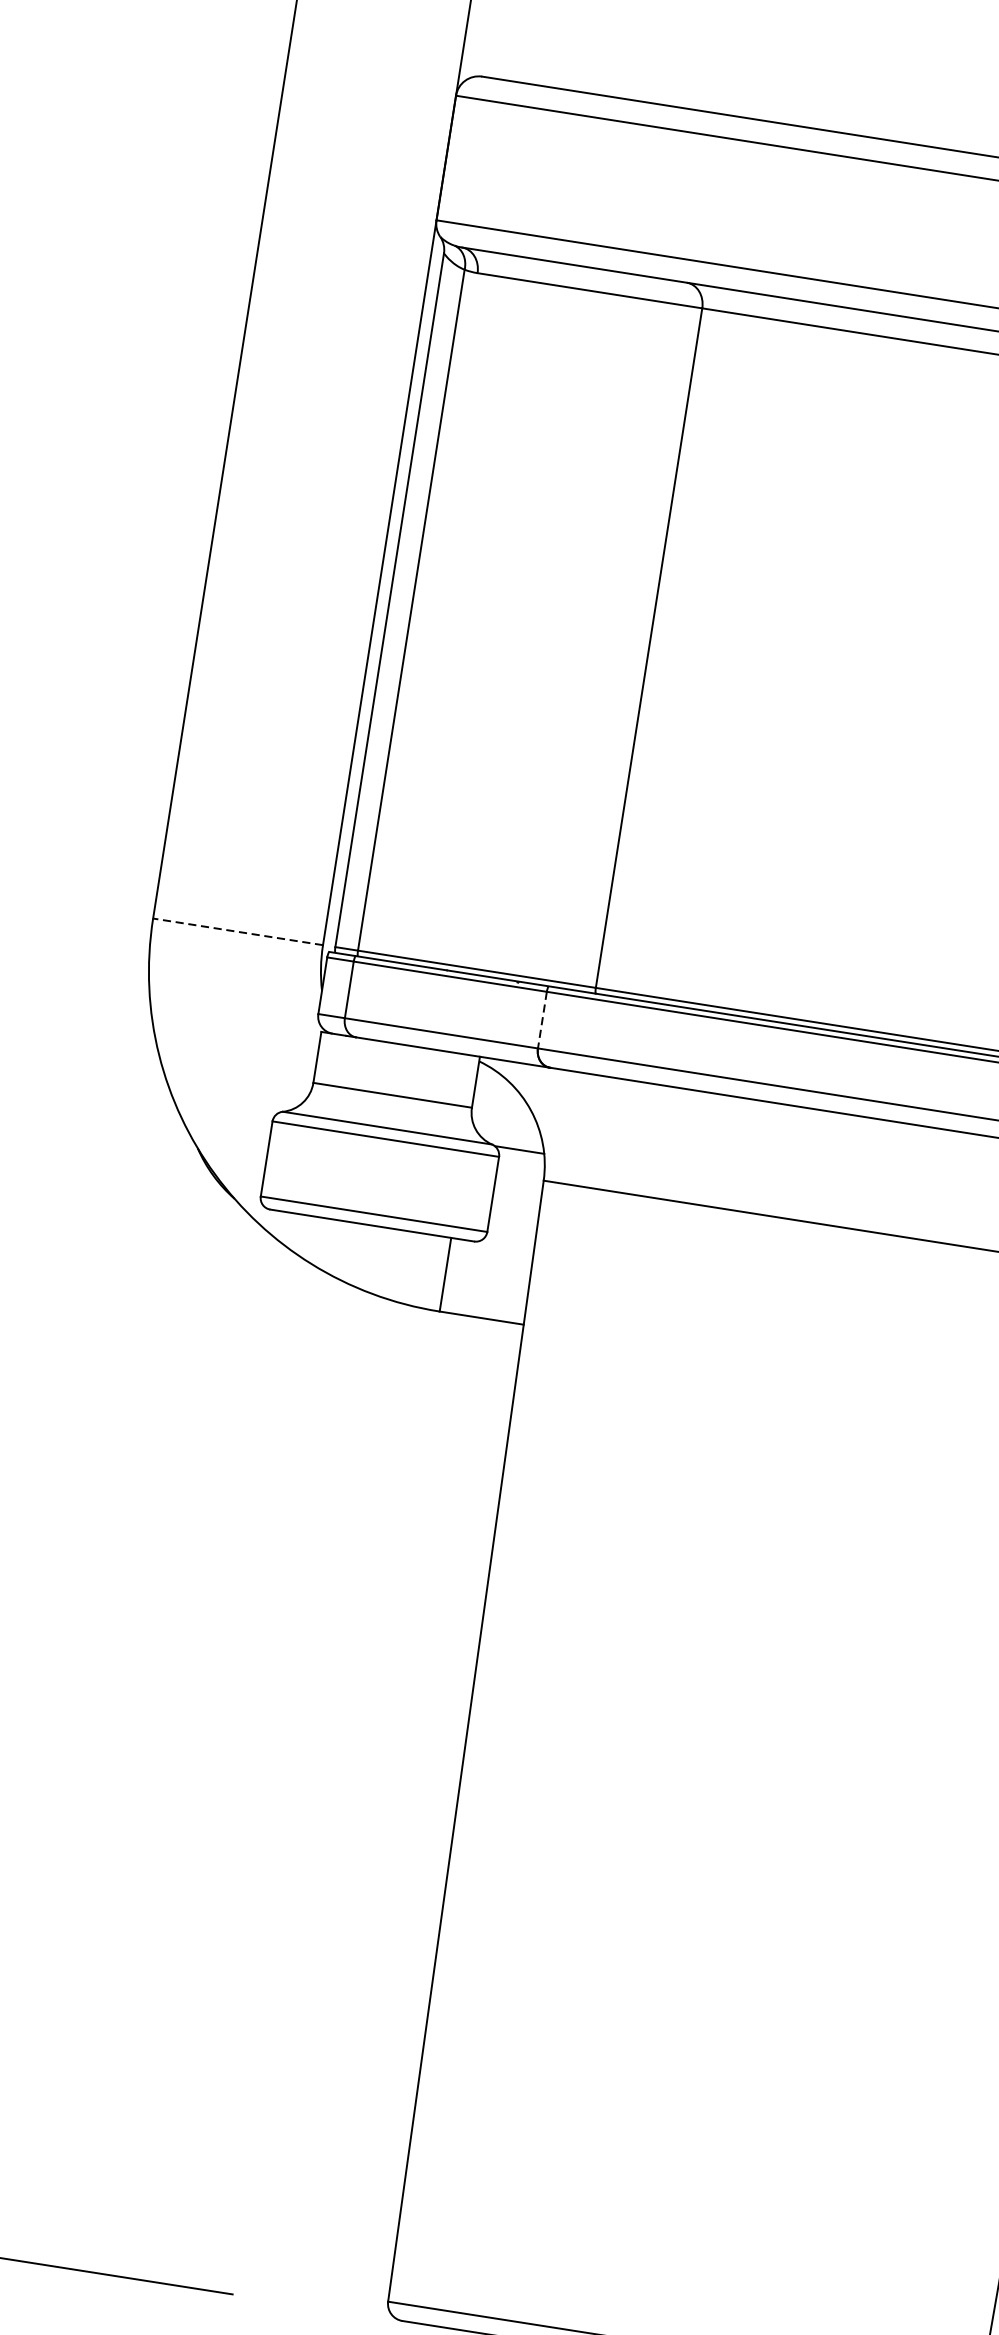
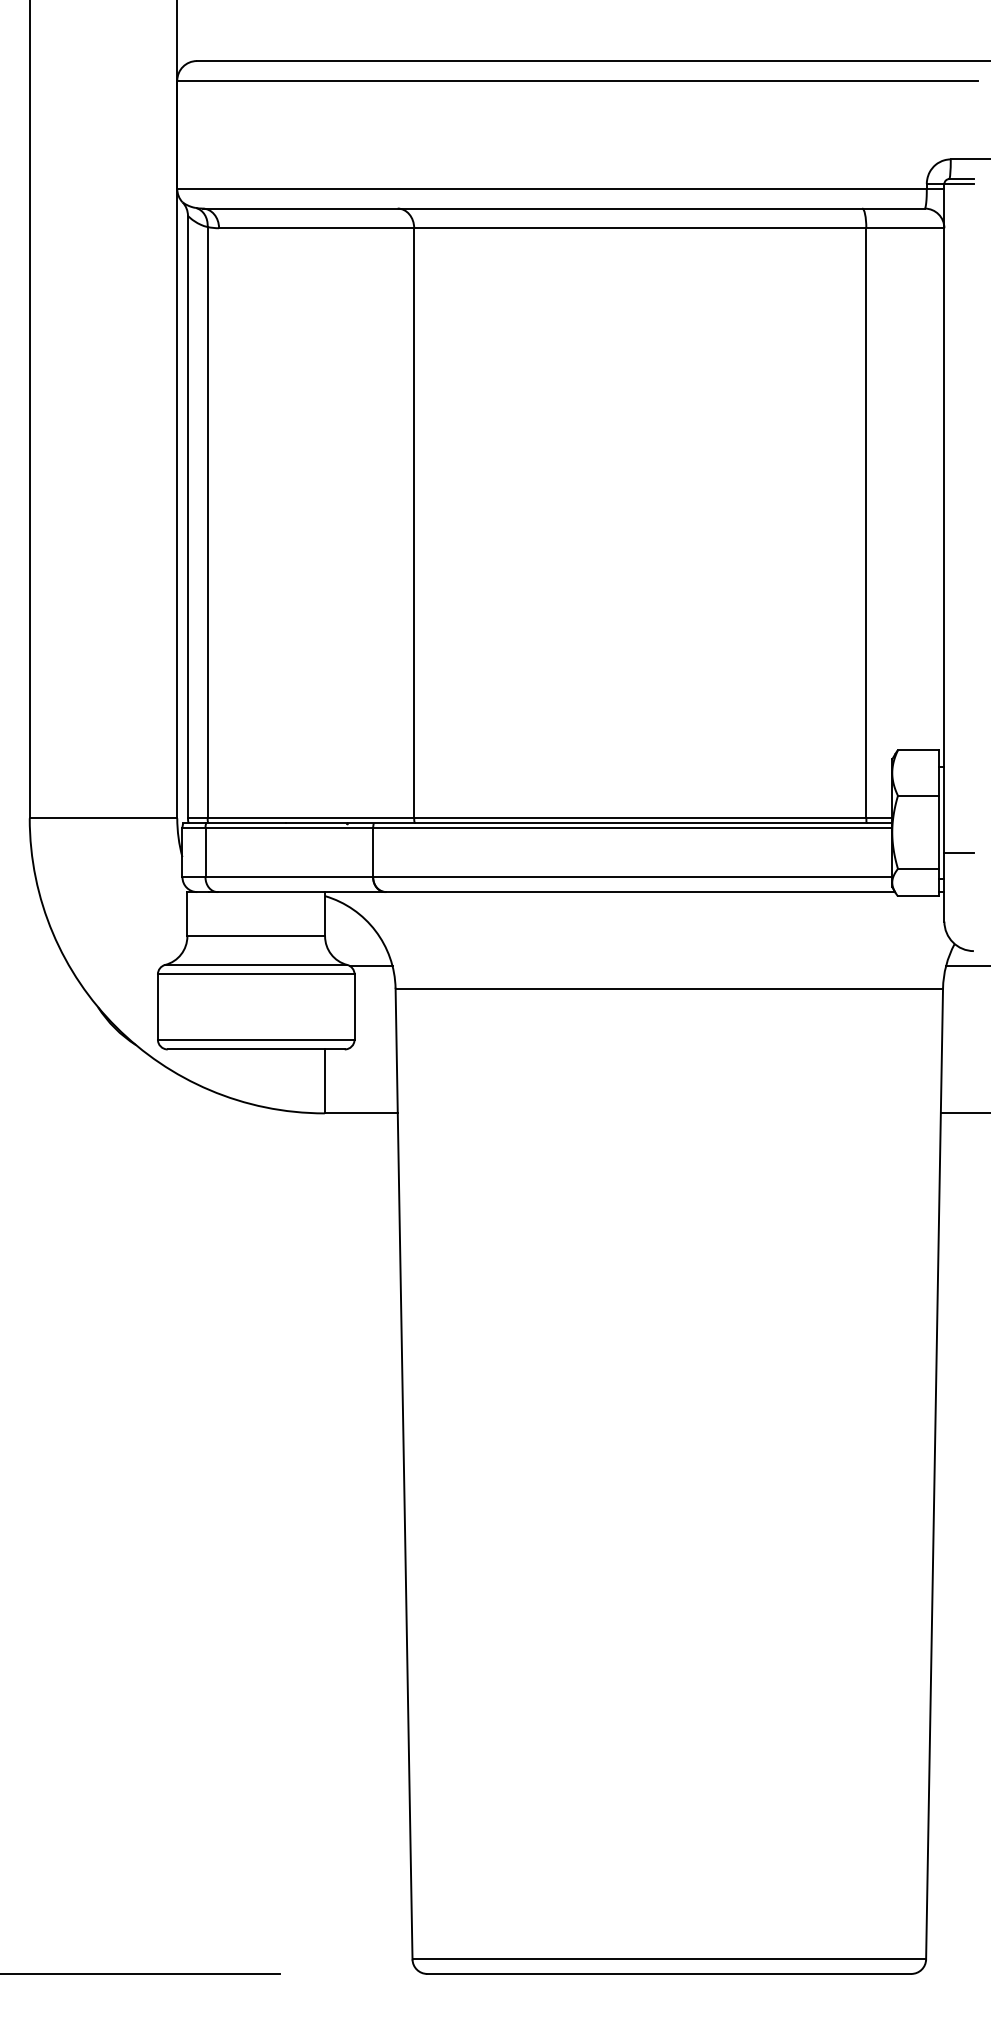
line: (238, 932) -> (103, 818), dashed -> solid
line: (542, 1019) -> (373, 852), dashed -> solid

